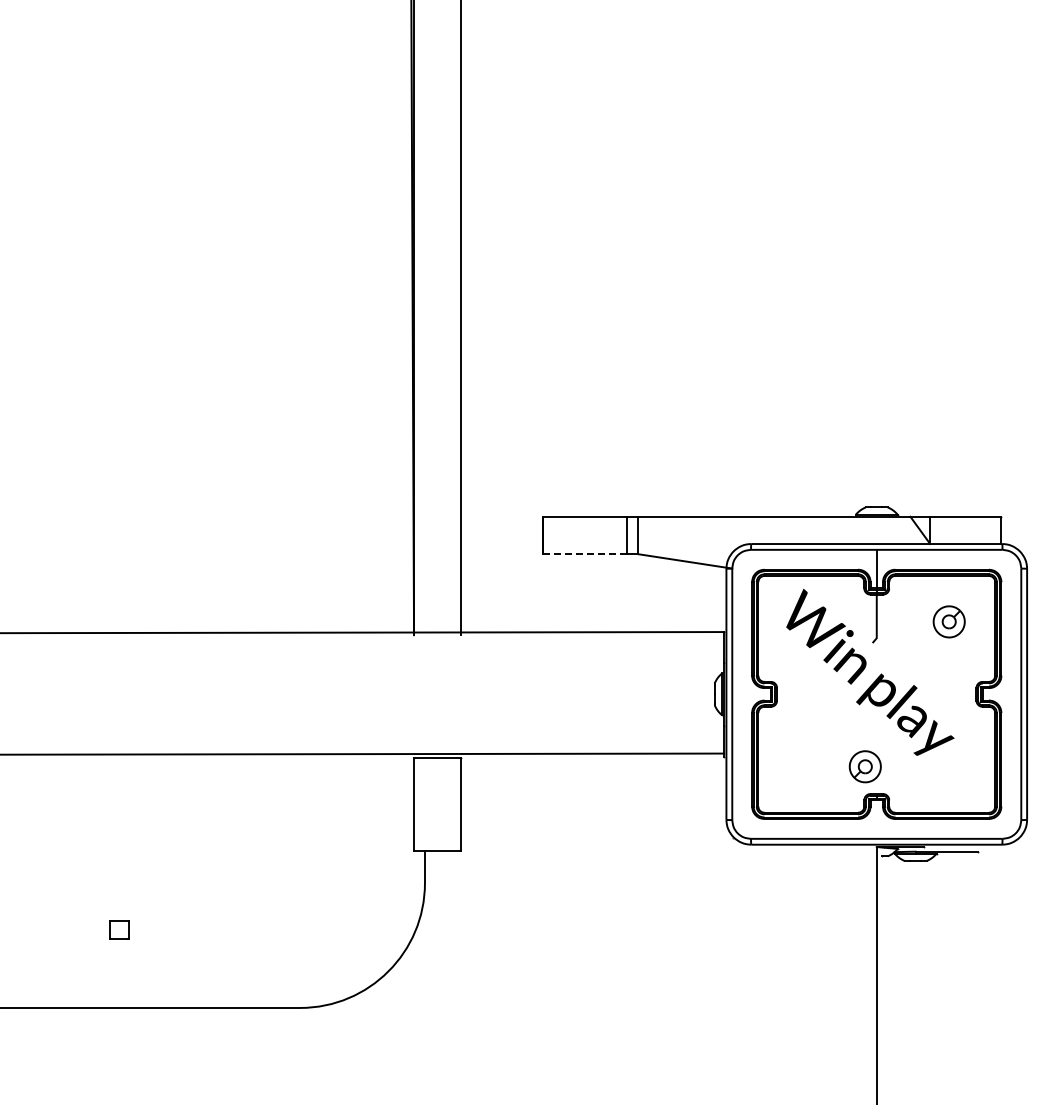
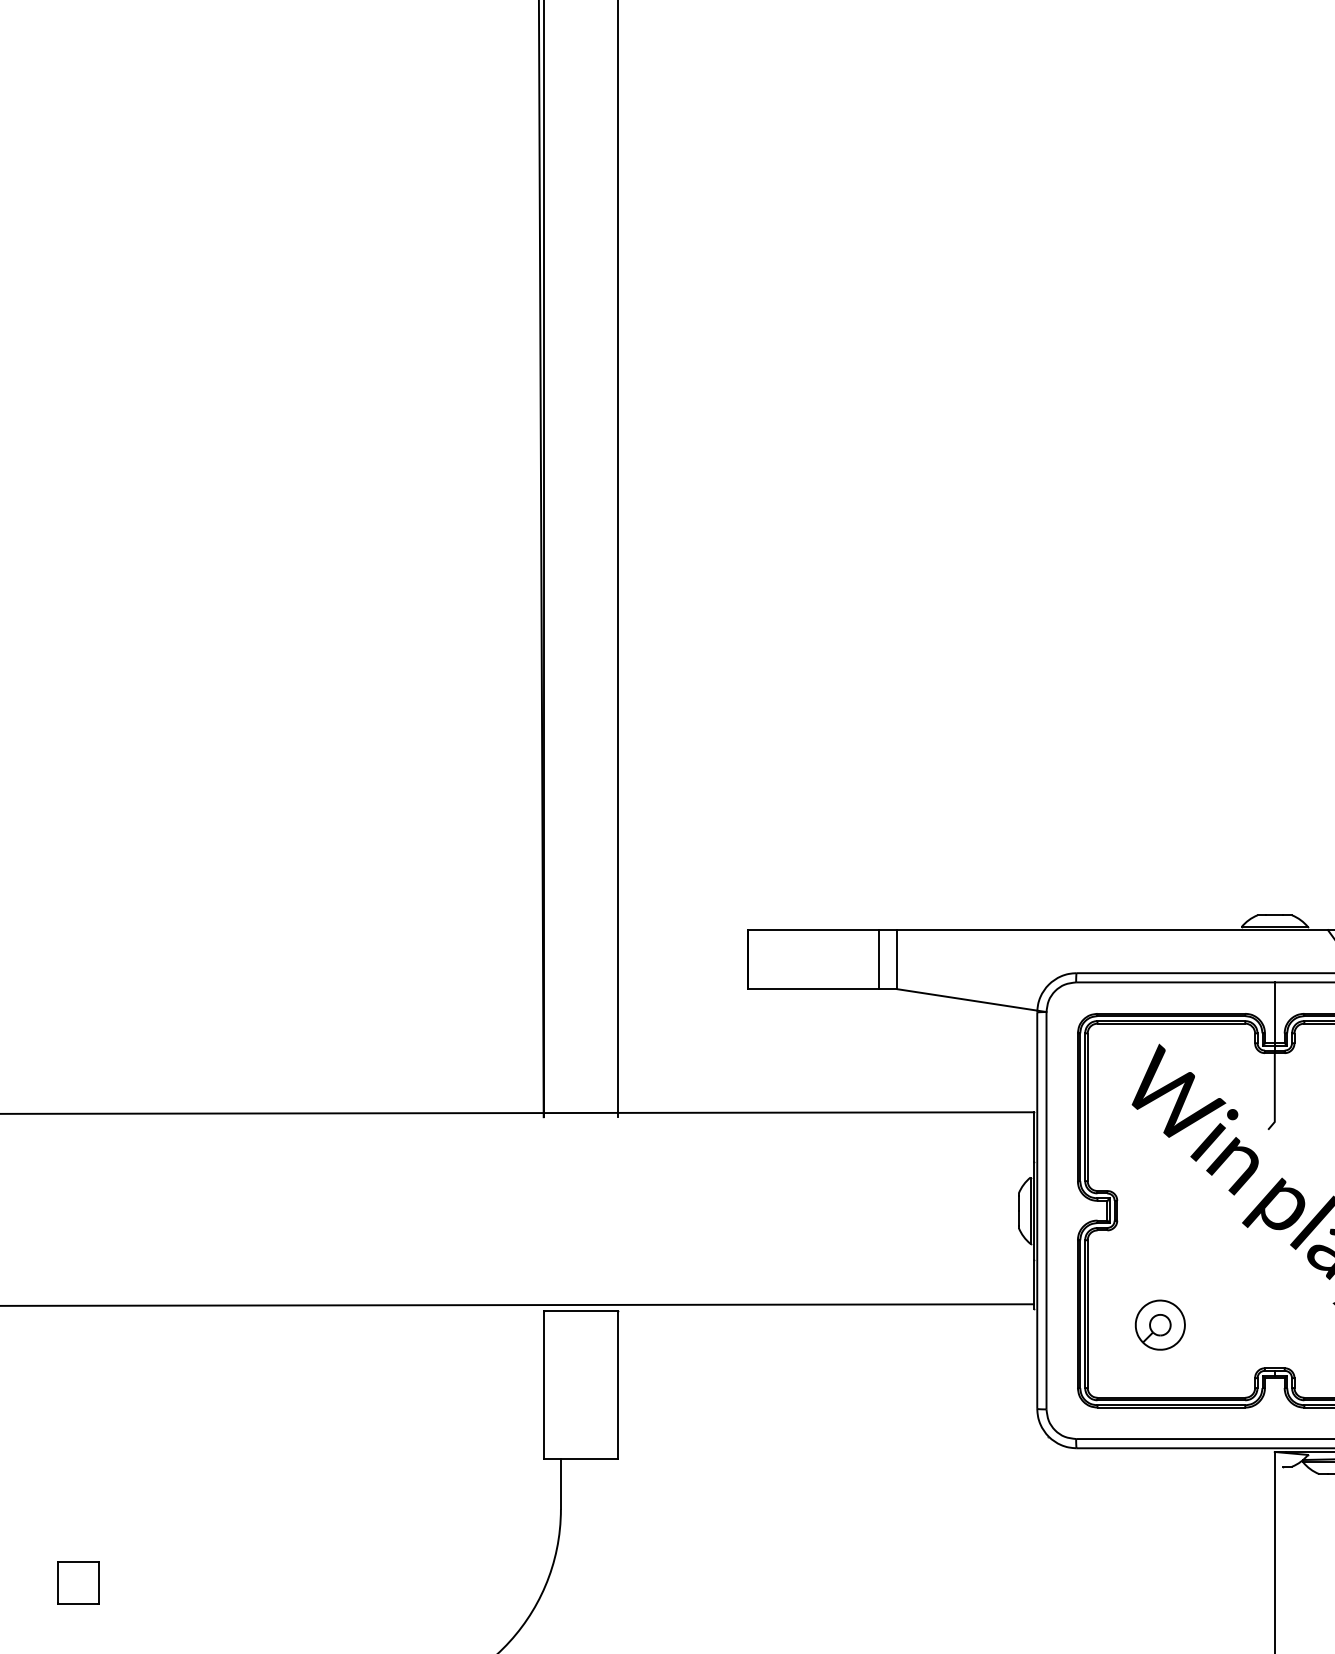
line: (585, 554) -> (814, 989), dashed -> solid
part: (864, 766) -> (1159, 1324), moved
part: (119, 929) -> (78, 1582), size x1.43

